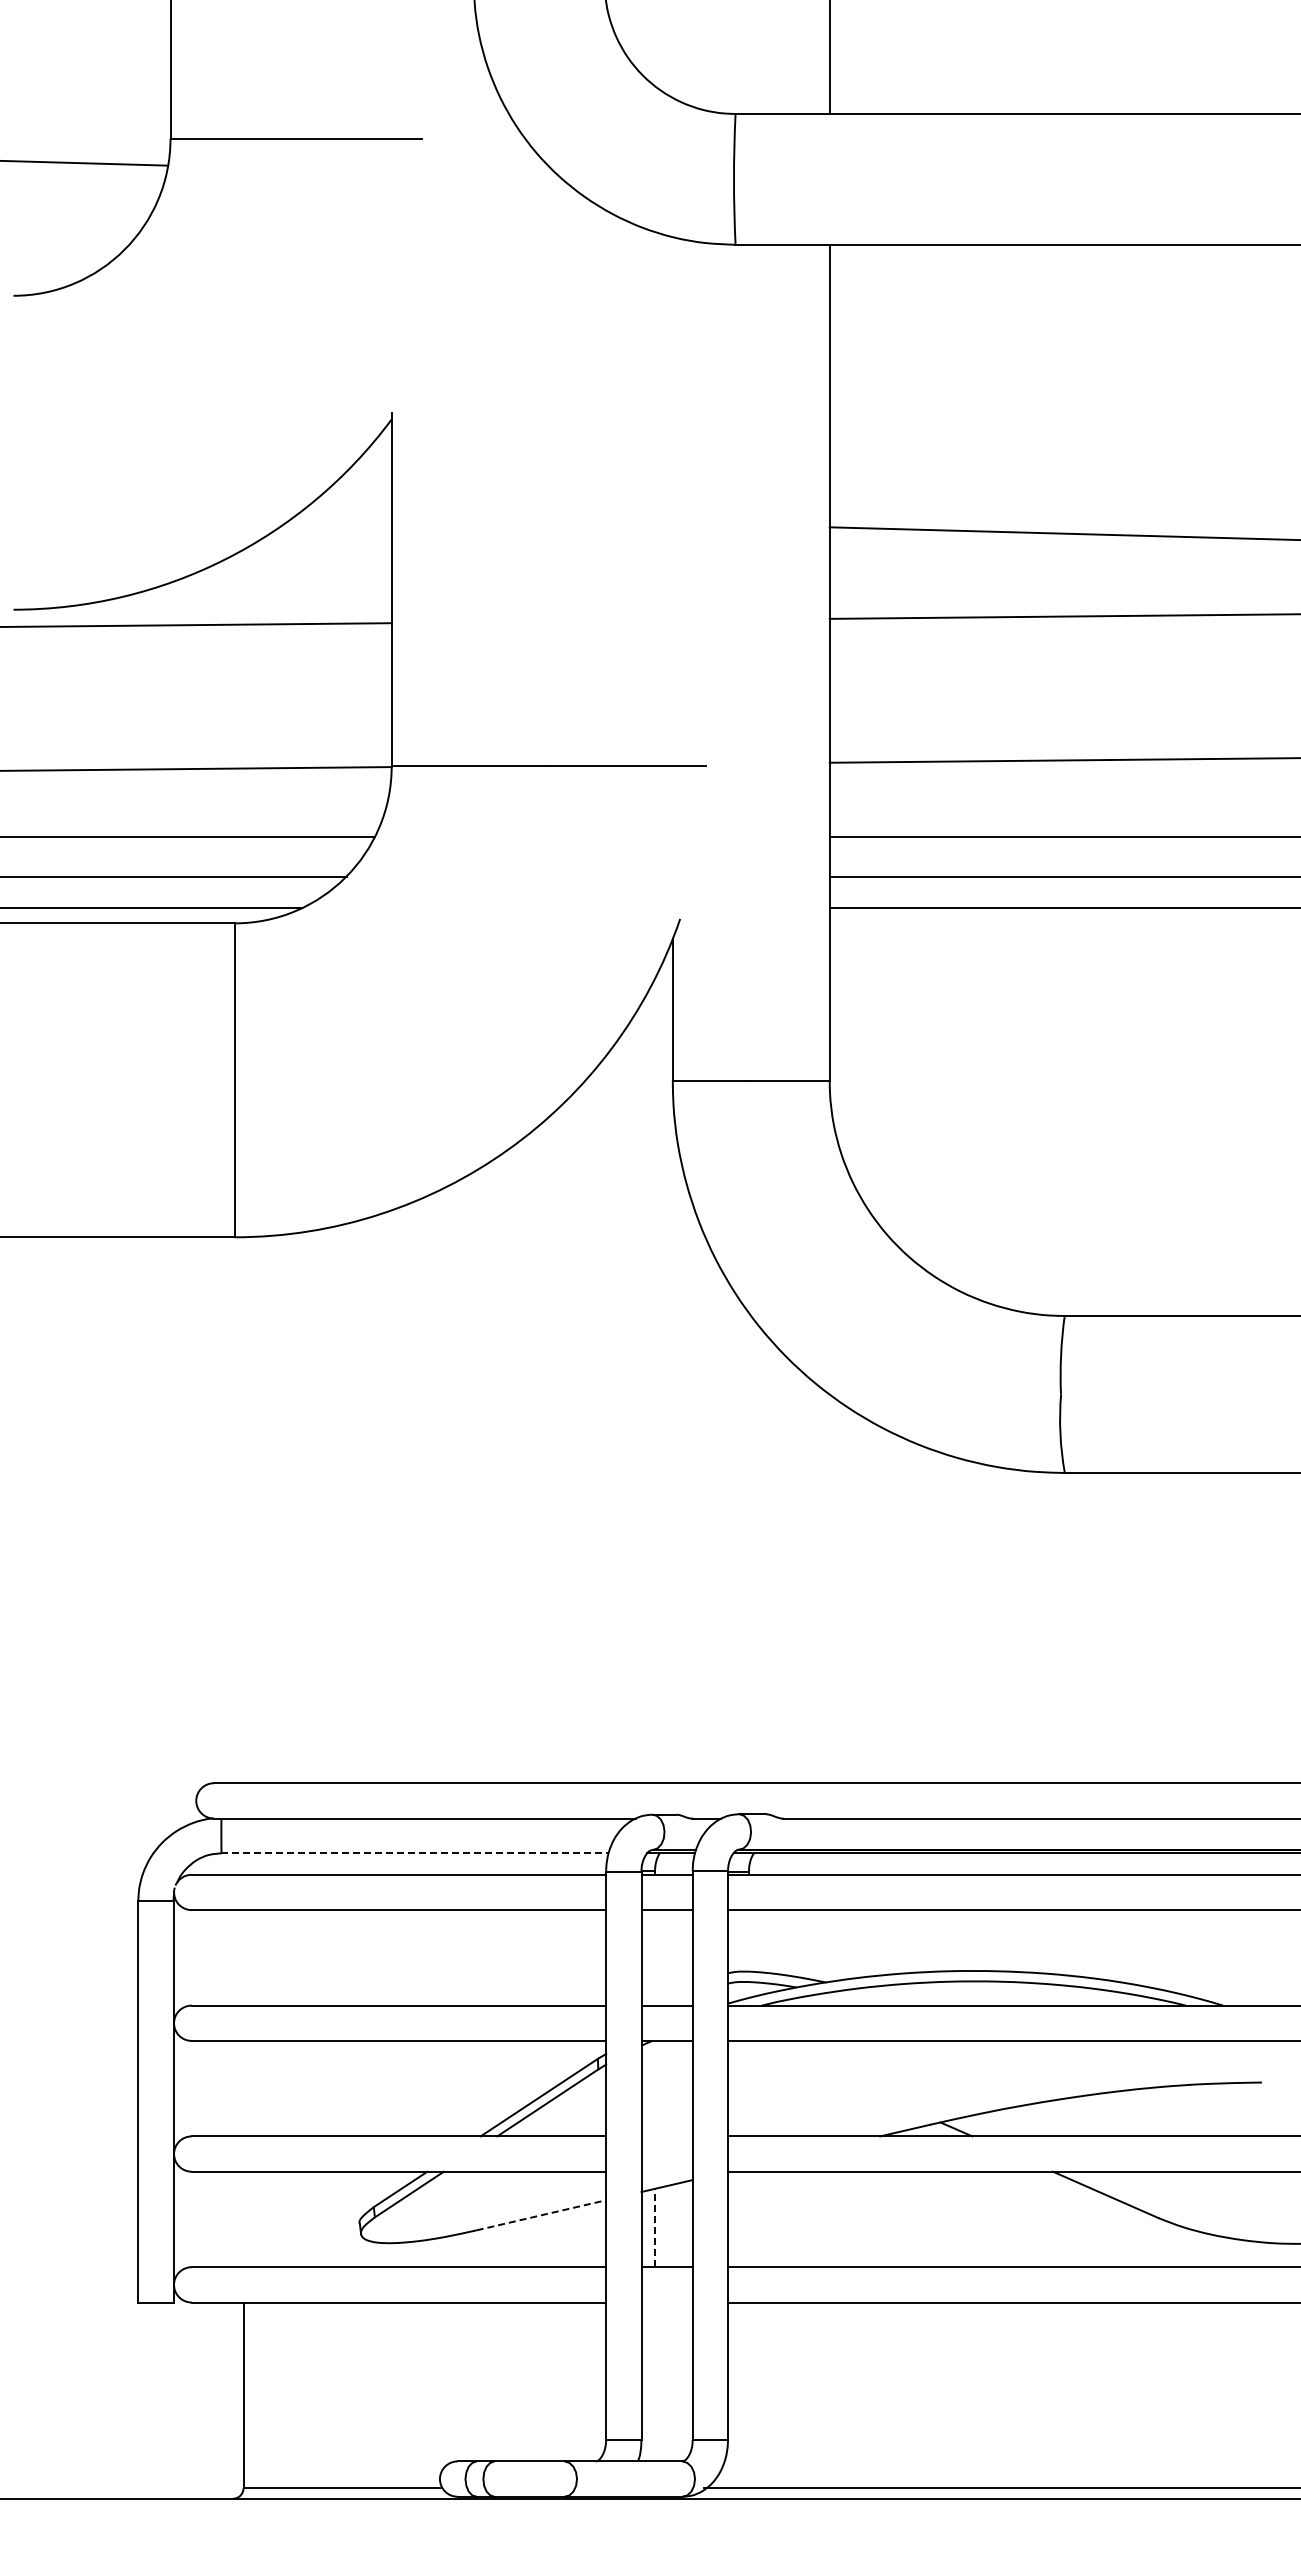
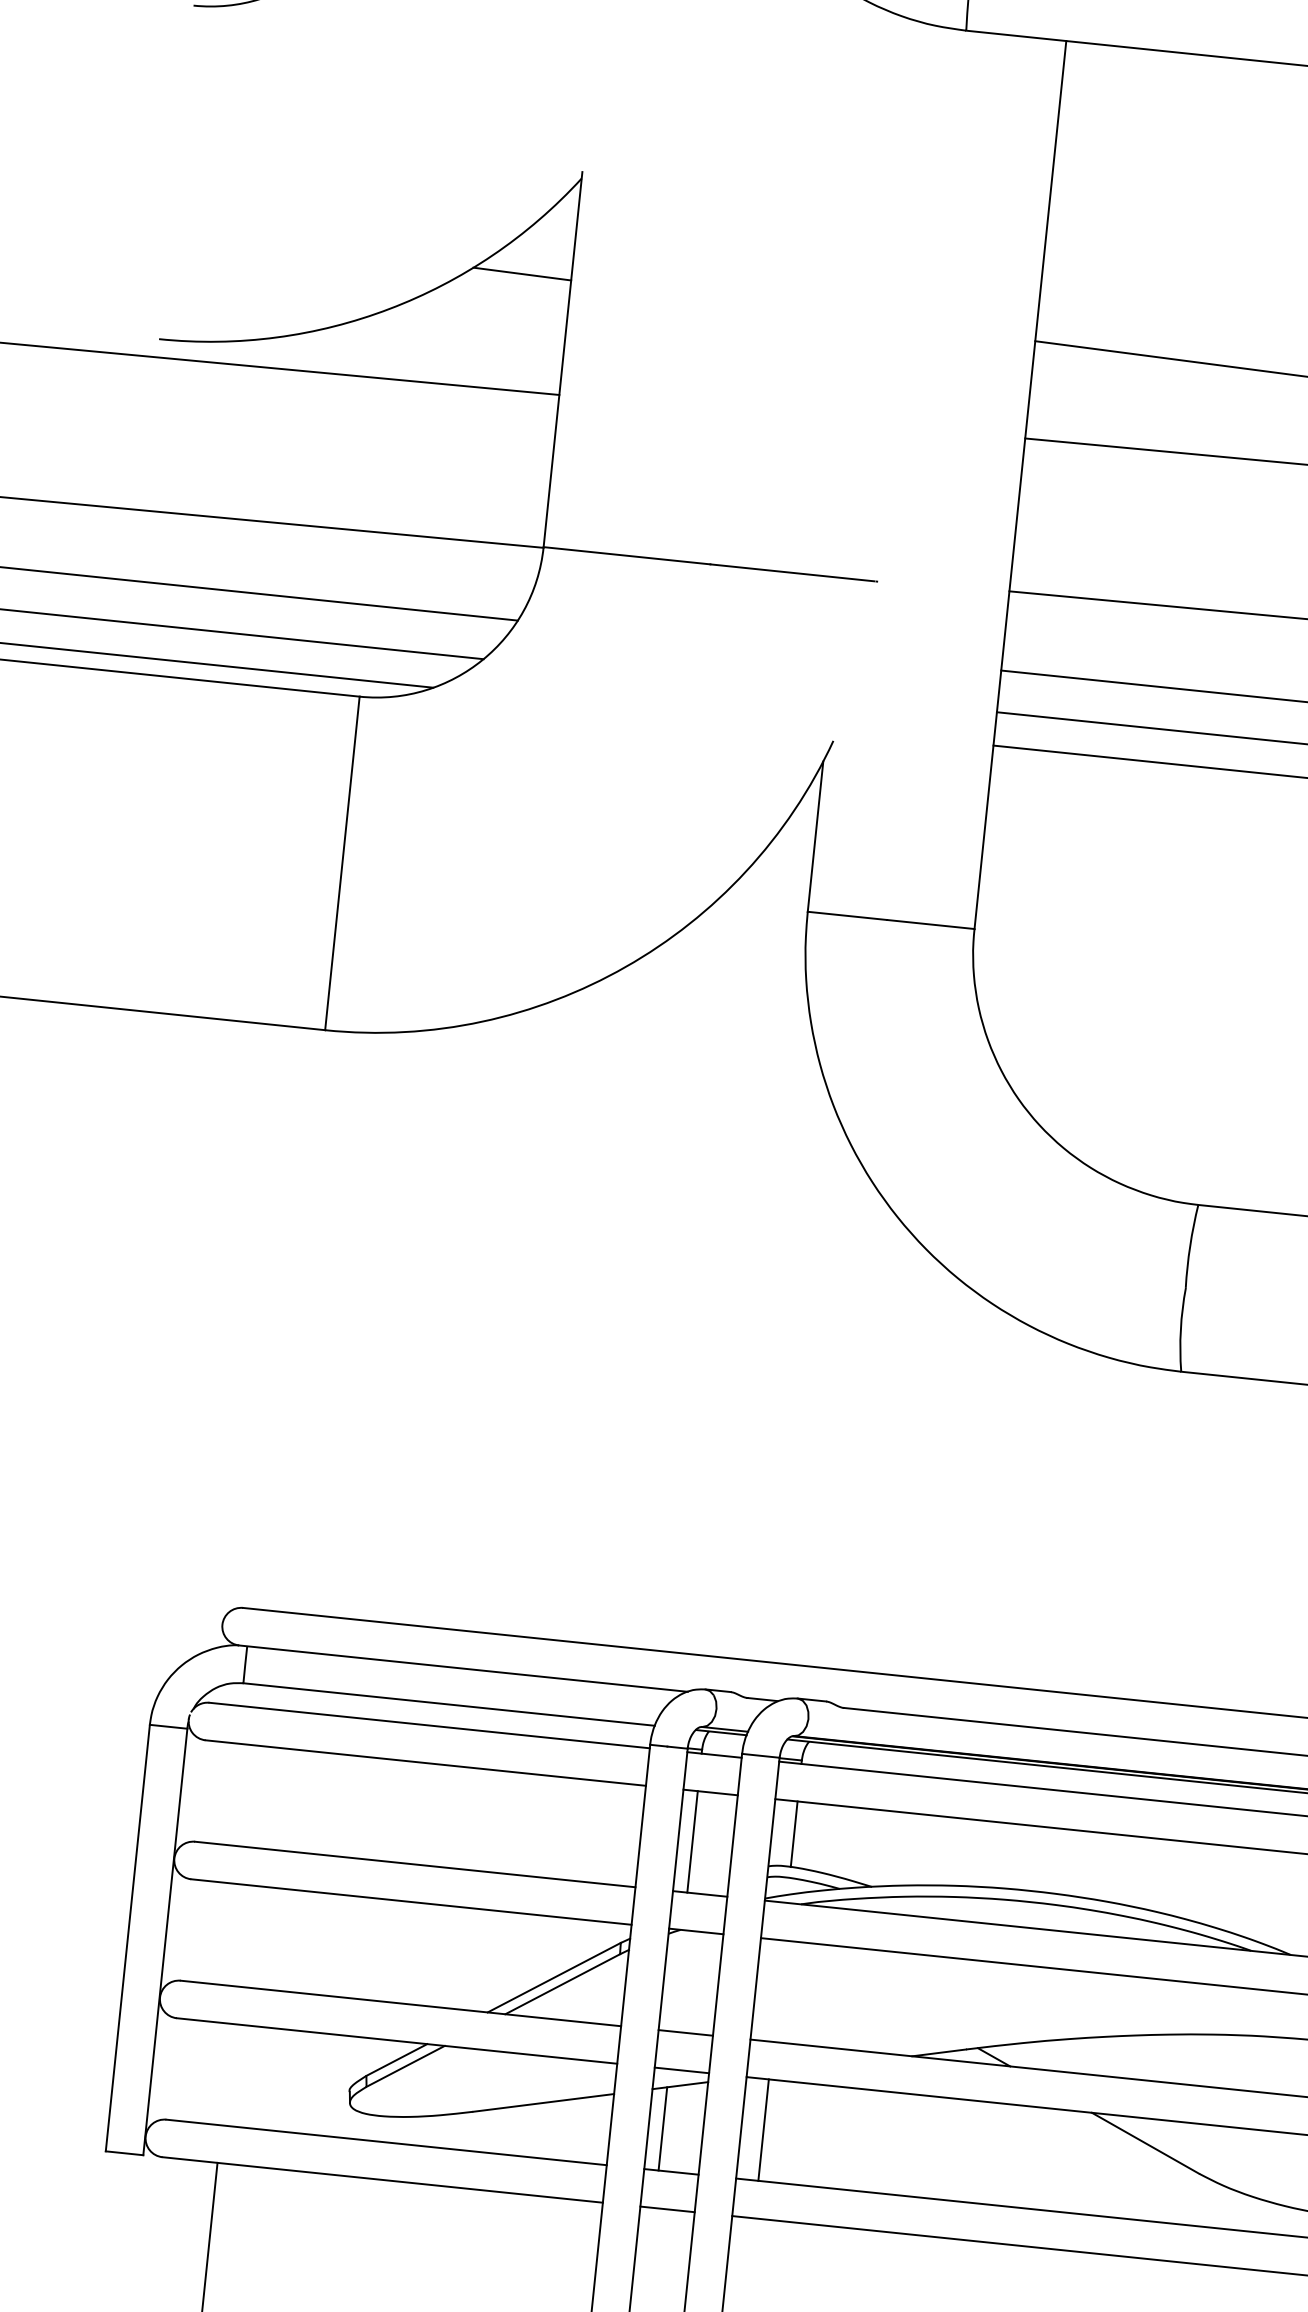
line: (345, 513) -> (522, 273), added
line: (415, 1853) -> (449, 1704), dashed -> solid
line: (748, 1940) -> (793, 1833), added
line: (654, 1957) -> (692, 1841), added
line: (666, 2136) -> (685, 2032), added
line: (666, 2171) -> (681, 2070), added
line: (541, 2215) -> (543, 2103), dashed -> solid
line: (748, 2219) -> (763, 2130), added
line: (654, 2227) -> (662, 2128), dashed -> solid
line: (666, 2302) -> (666, 2209), added

